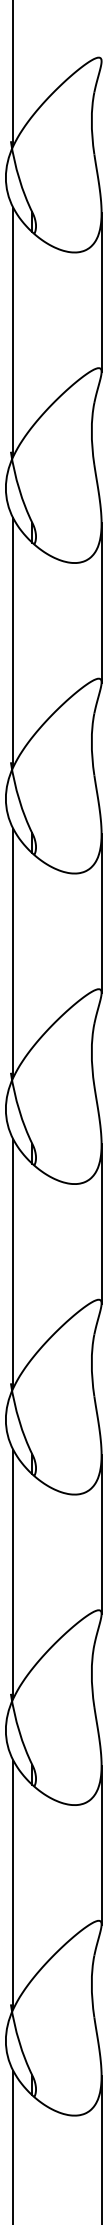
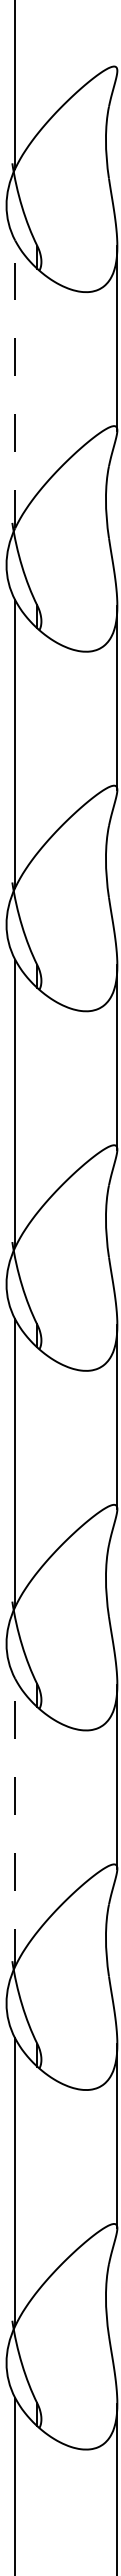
line: (13, 332) -> (15, 384), solid -> dashed
line: (13, 1574) -> (15, 1822), solid -> dashed

